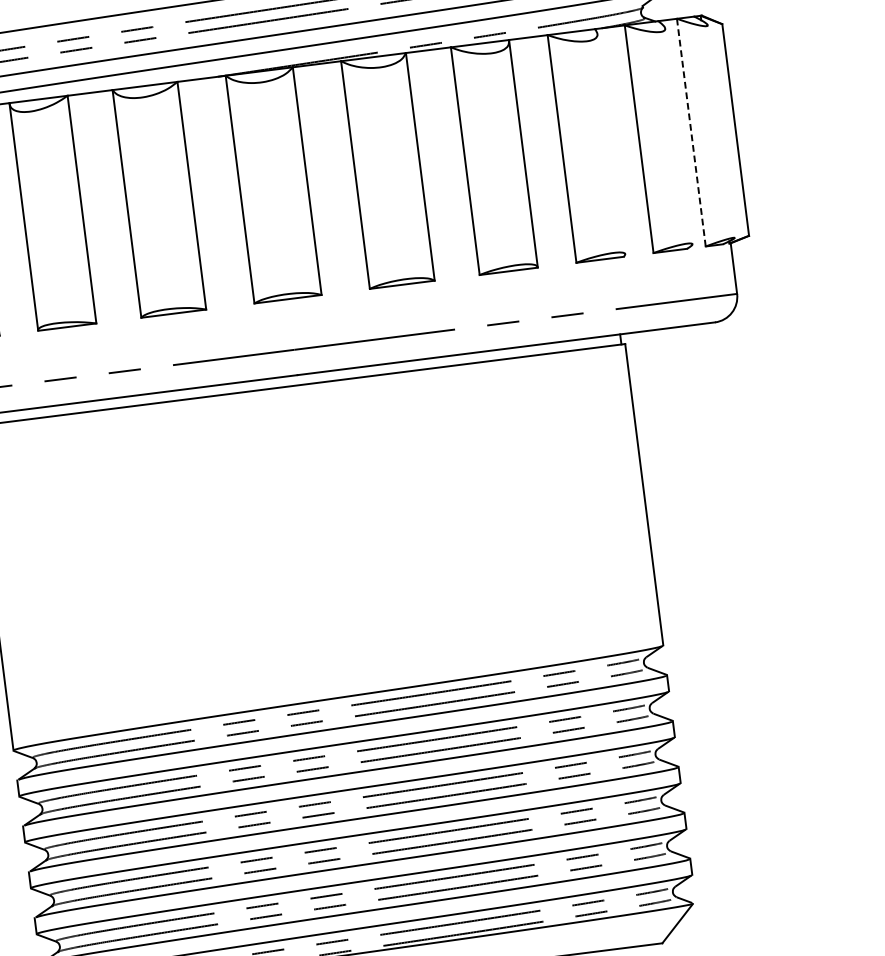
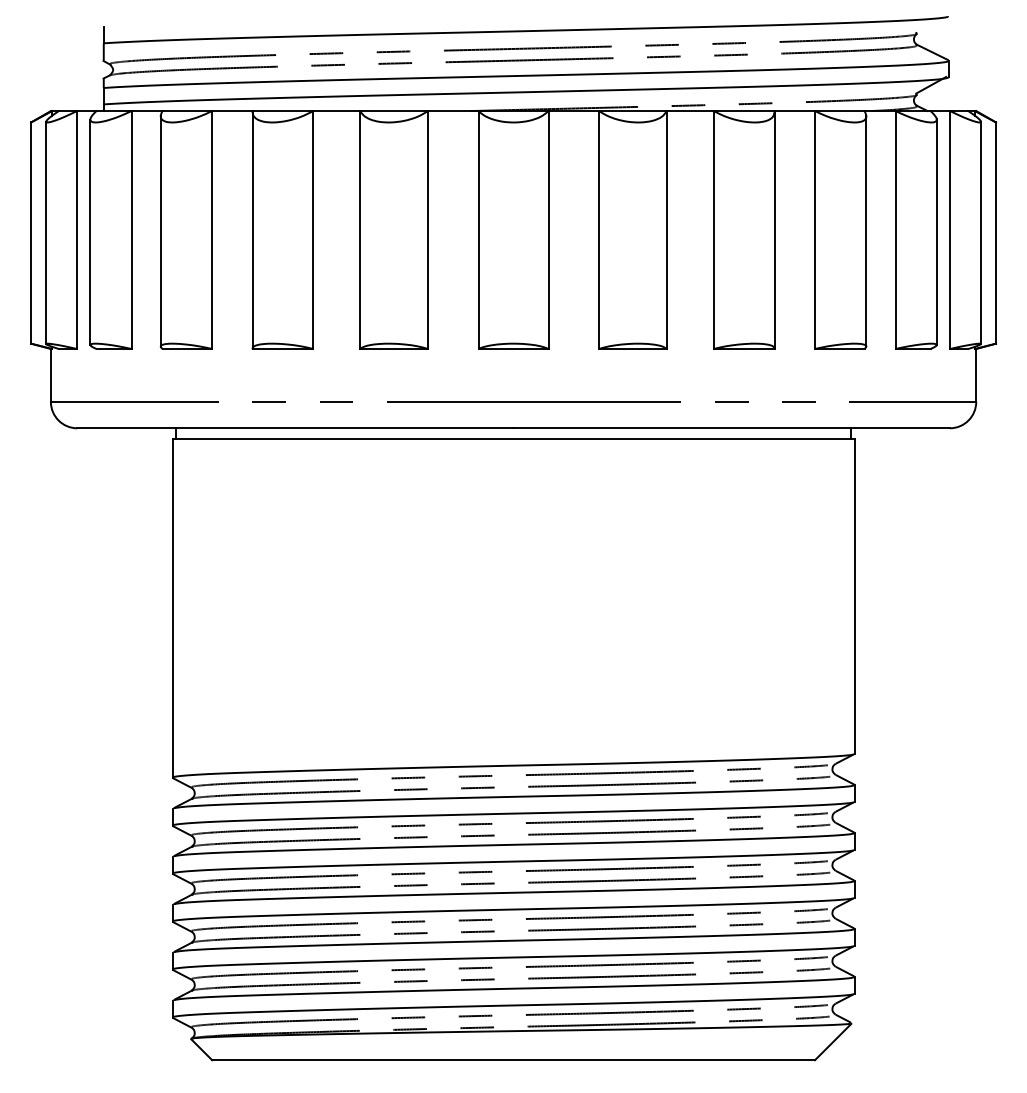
line: (721, 131) -> (981, 232), added
line: (691, 133) -> (950, 230), dashed -> solid
line: (678, 136) -> (936, 232), added
line: (611, 144) -> (866, 231), added

